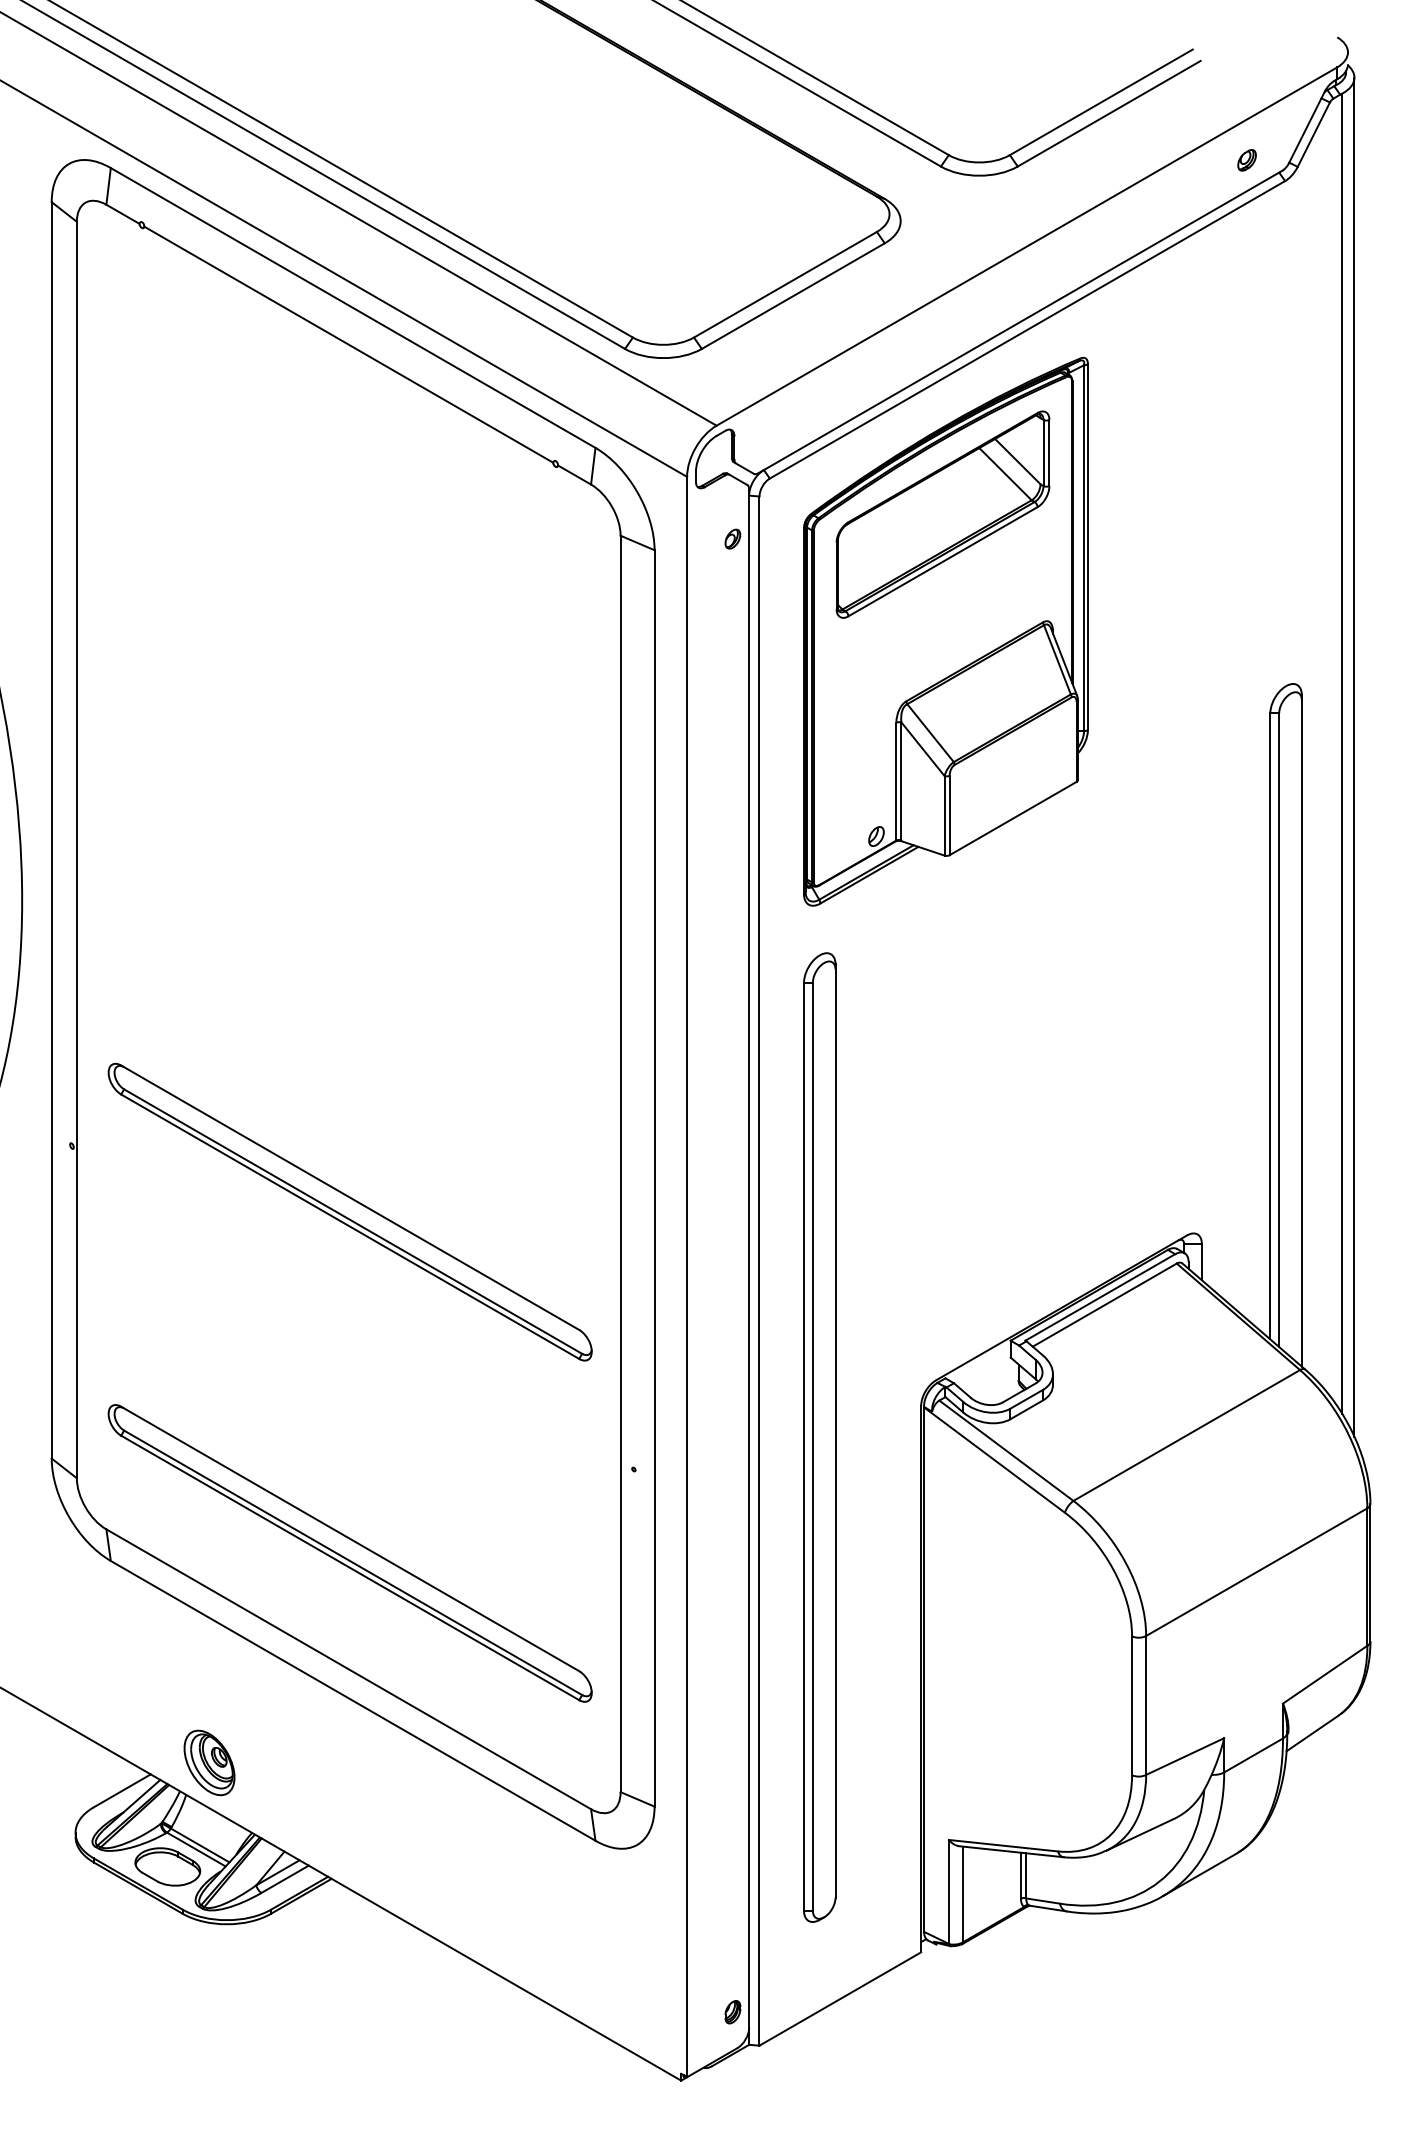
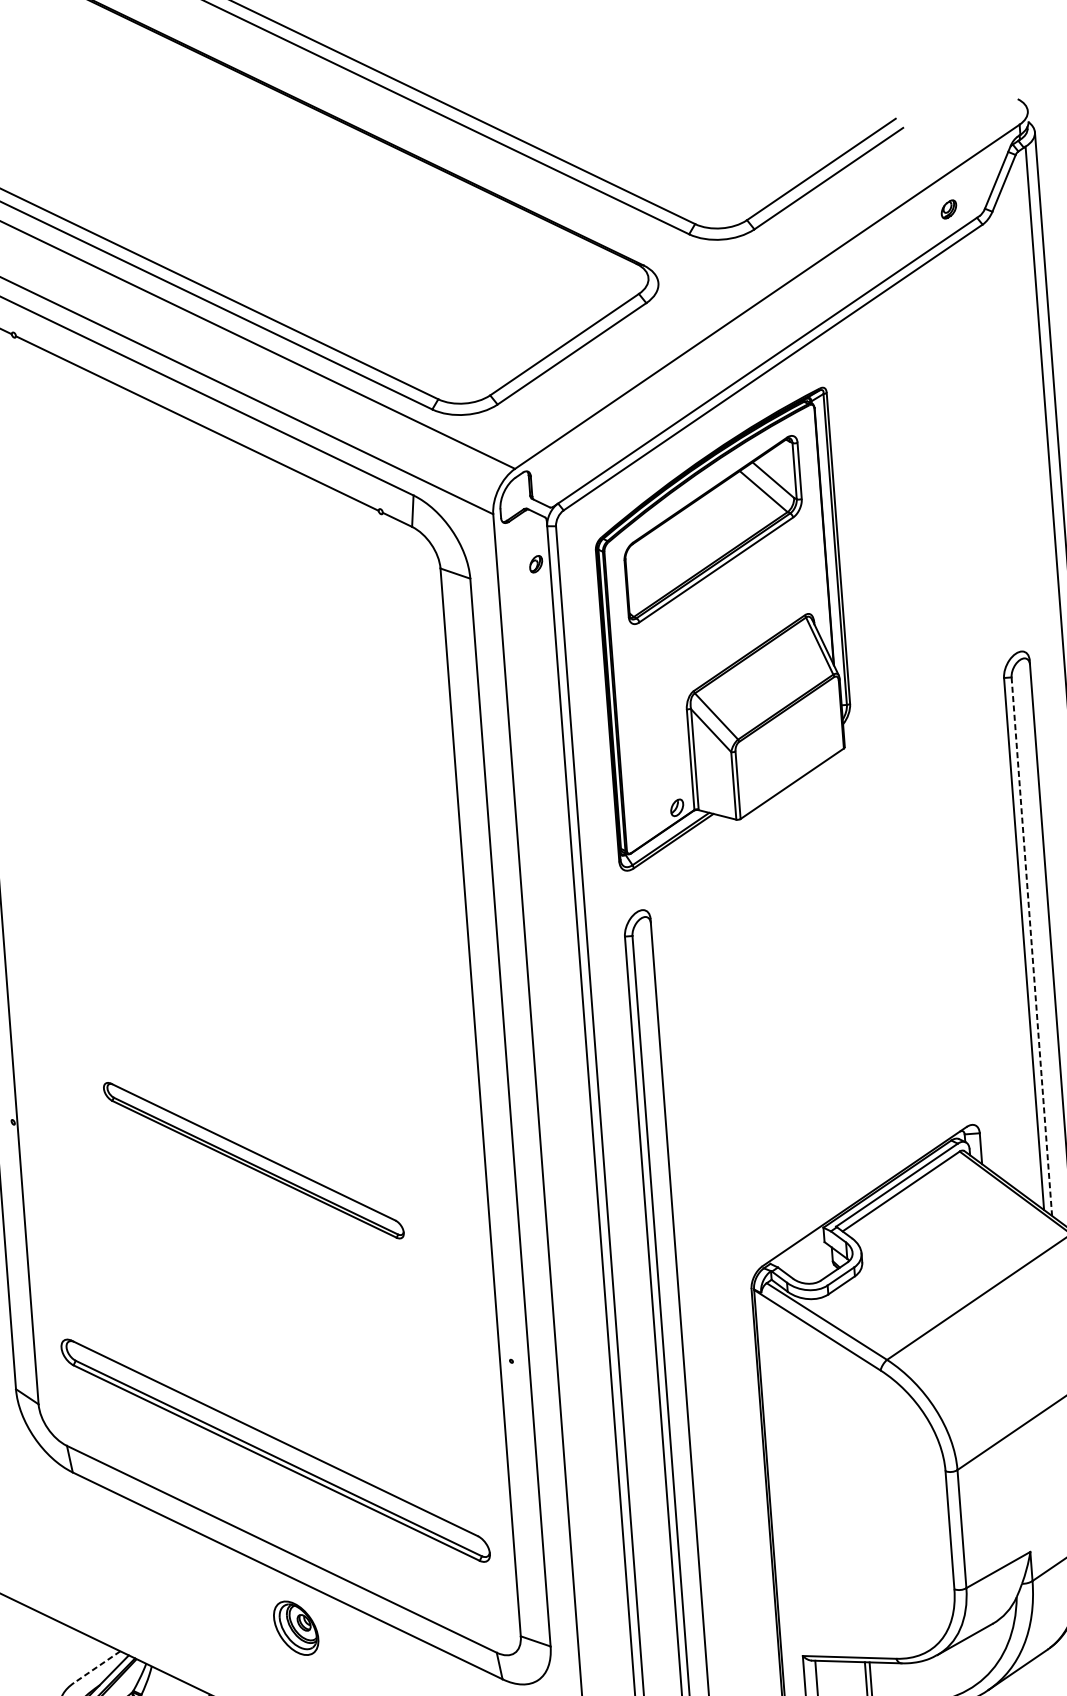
line: (1279, 1030) -> (1032, 946), solid -> dashed
part: (349, 1211) -> (253, 1160), size x0.7
part: (209, 1762) -> (296, 1627), moved
line: (122, 1790) -> (97, 1666), solid -> dashed

